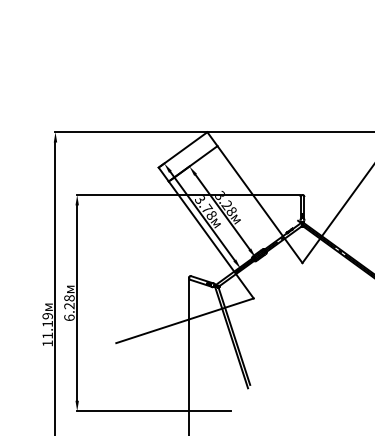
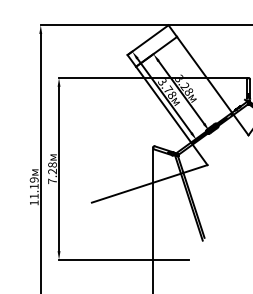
text: (69, 317) -> (52, 181), 6.28 -> 7.28

